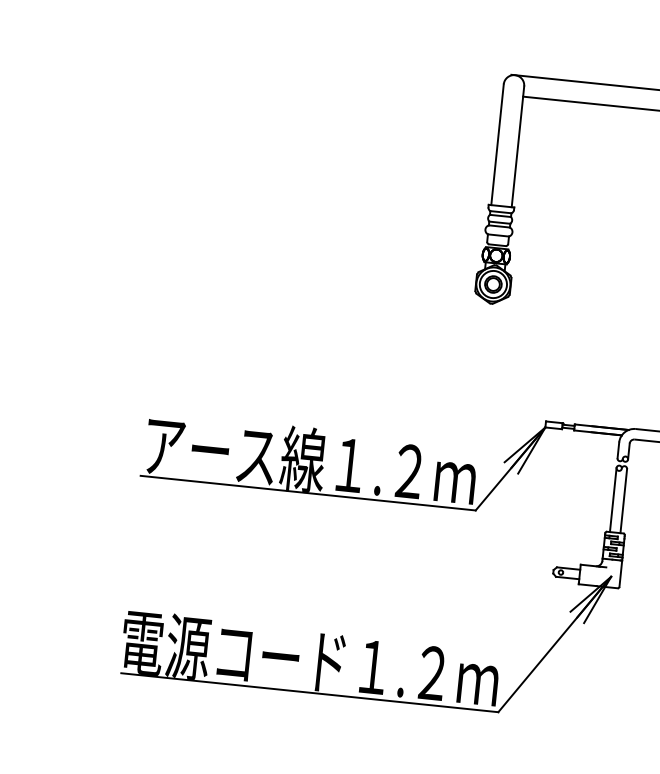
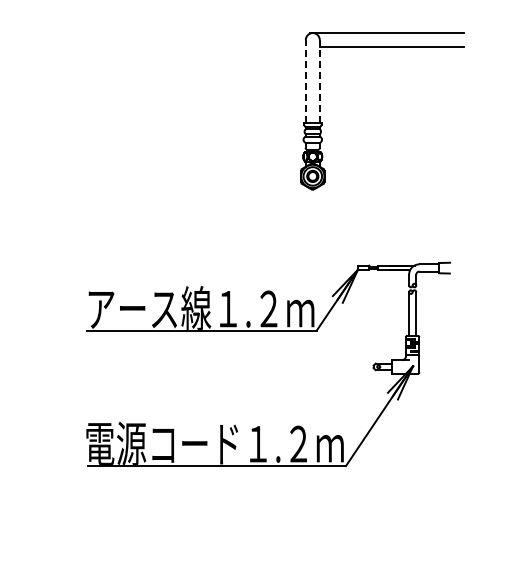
line: (497, 143) -> (305, 80), solid -> dashed
line: (517, 145) -> (319, 80), solid -> dashed

